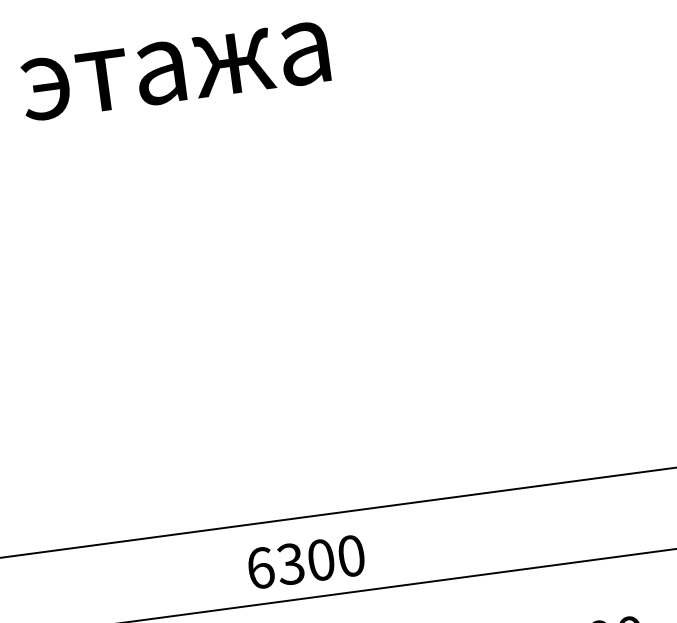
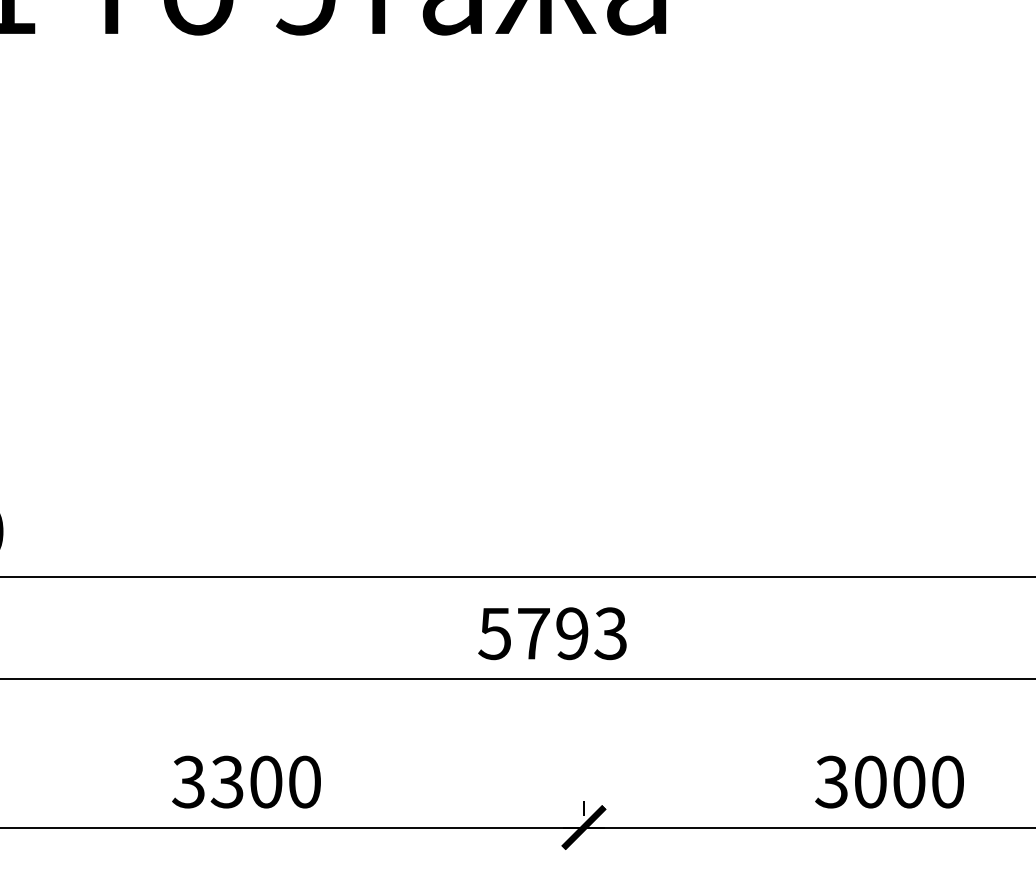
text: (305, 562) -> (552, 633), 6300 -> 5793

